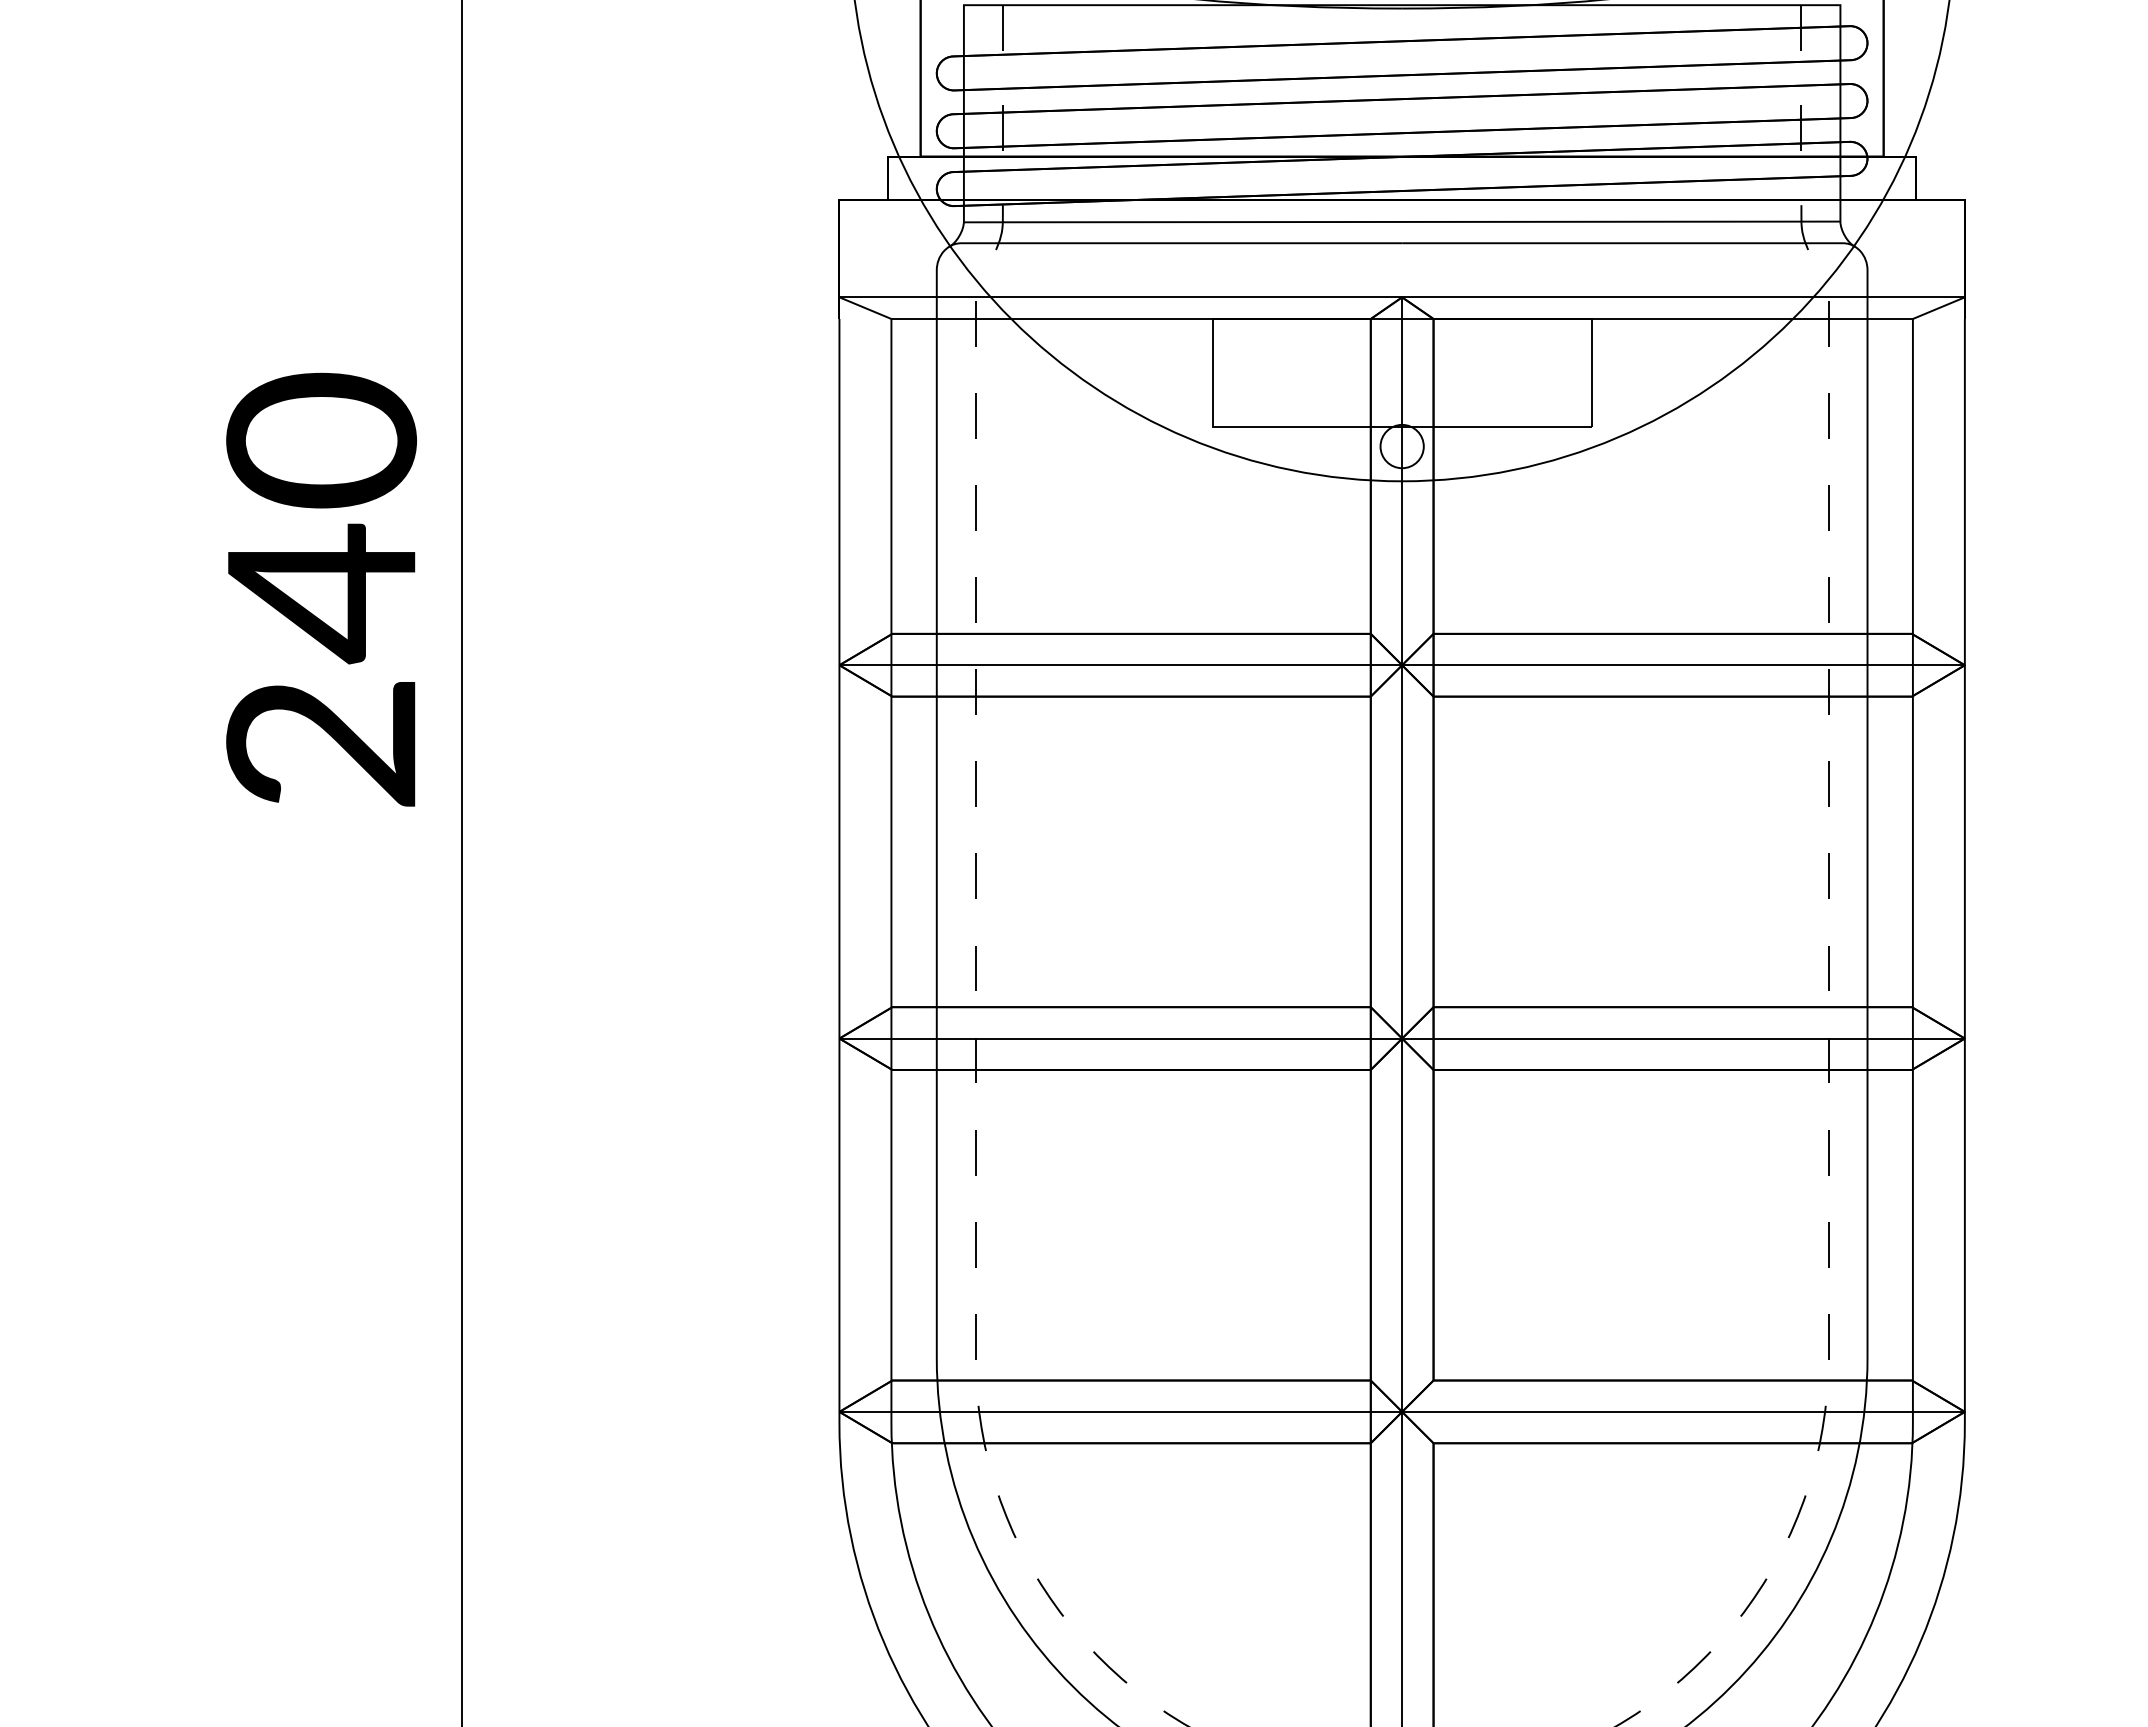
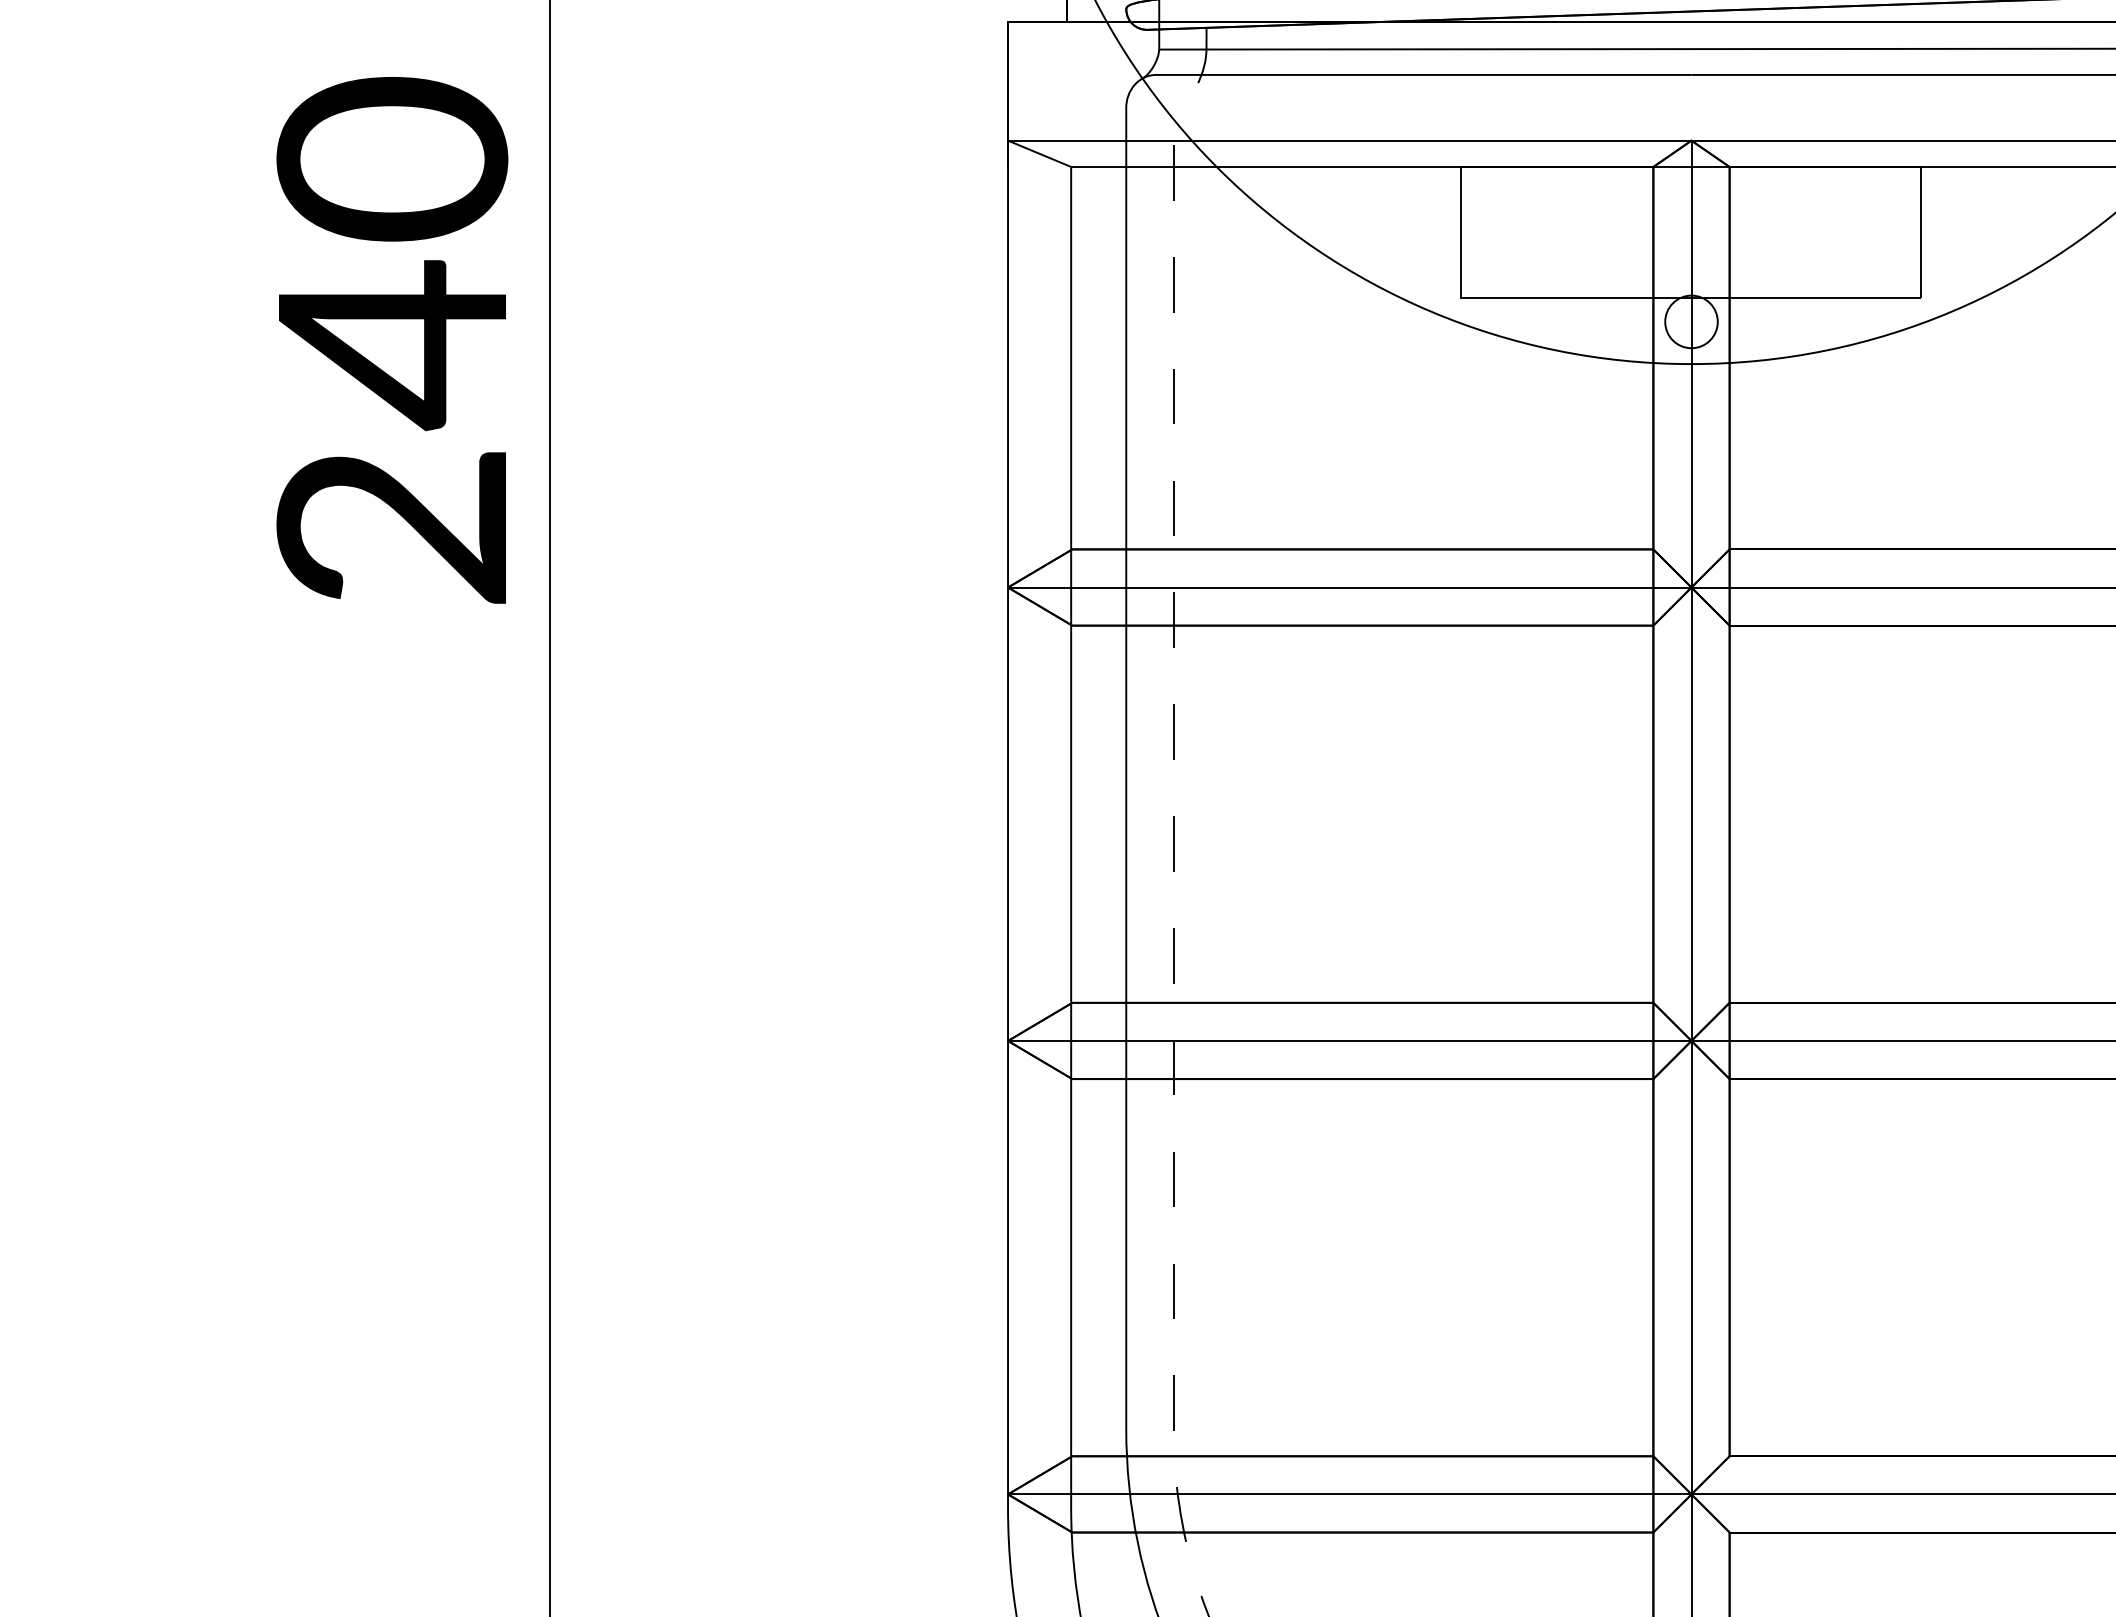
text: (321, 589) -> (392, 340), moved

